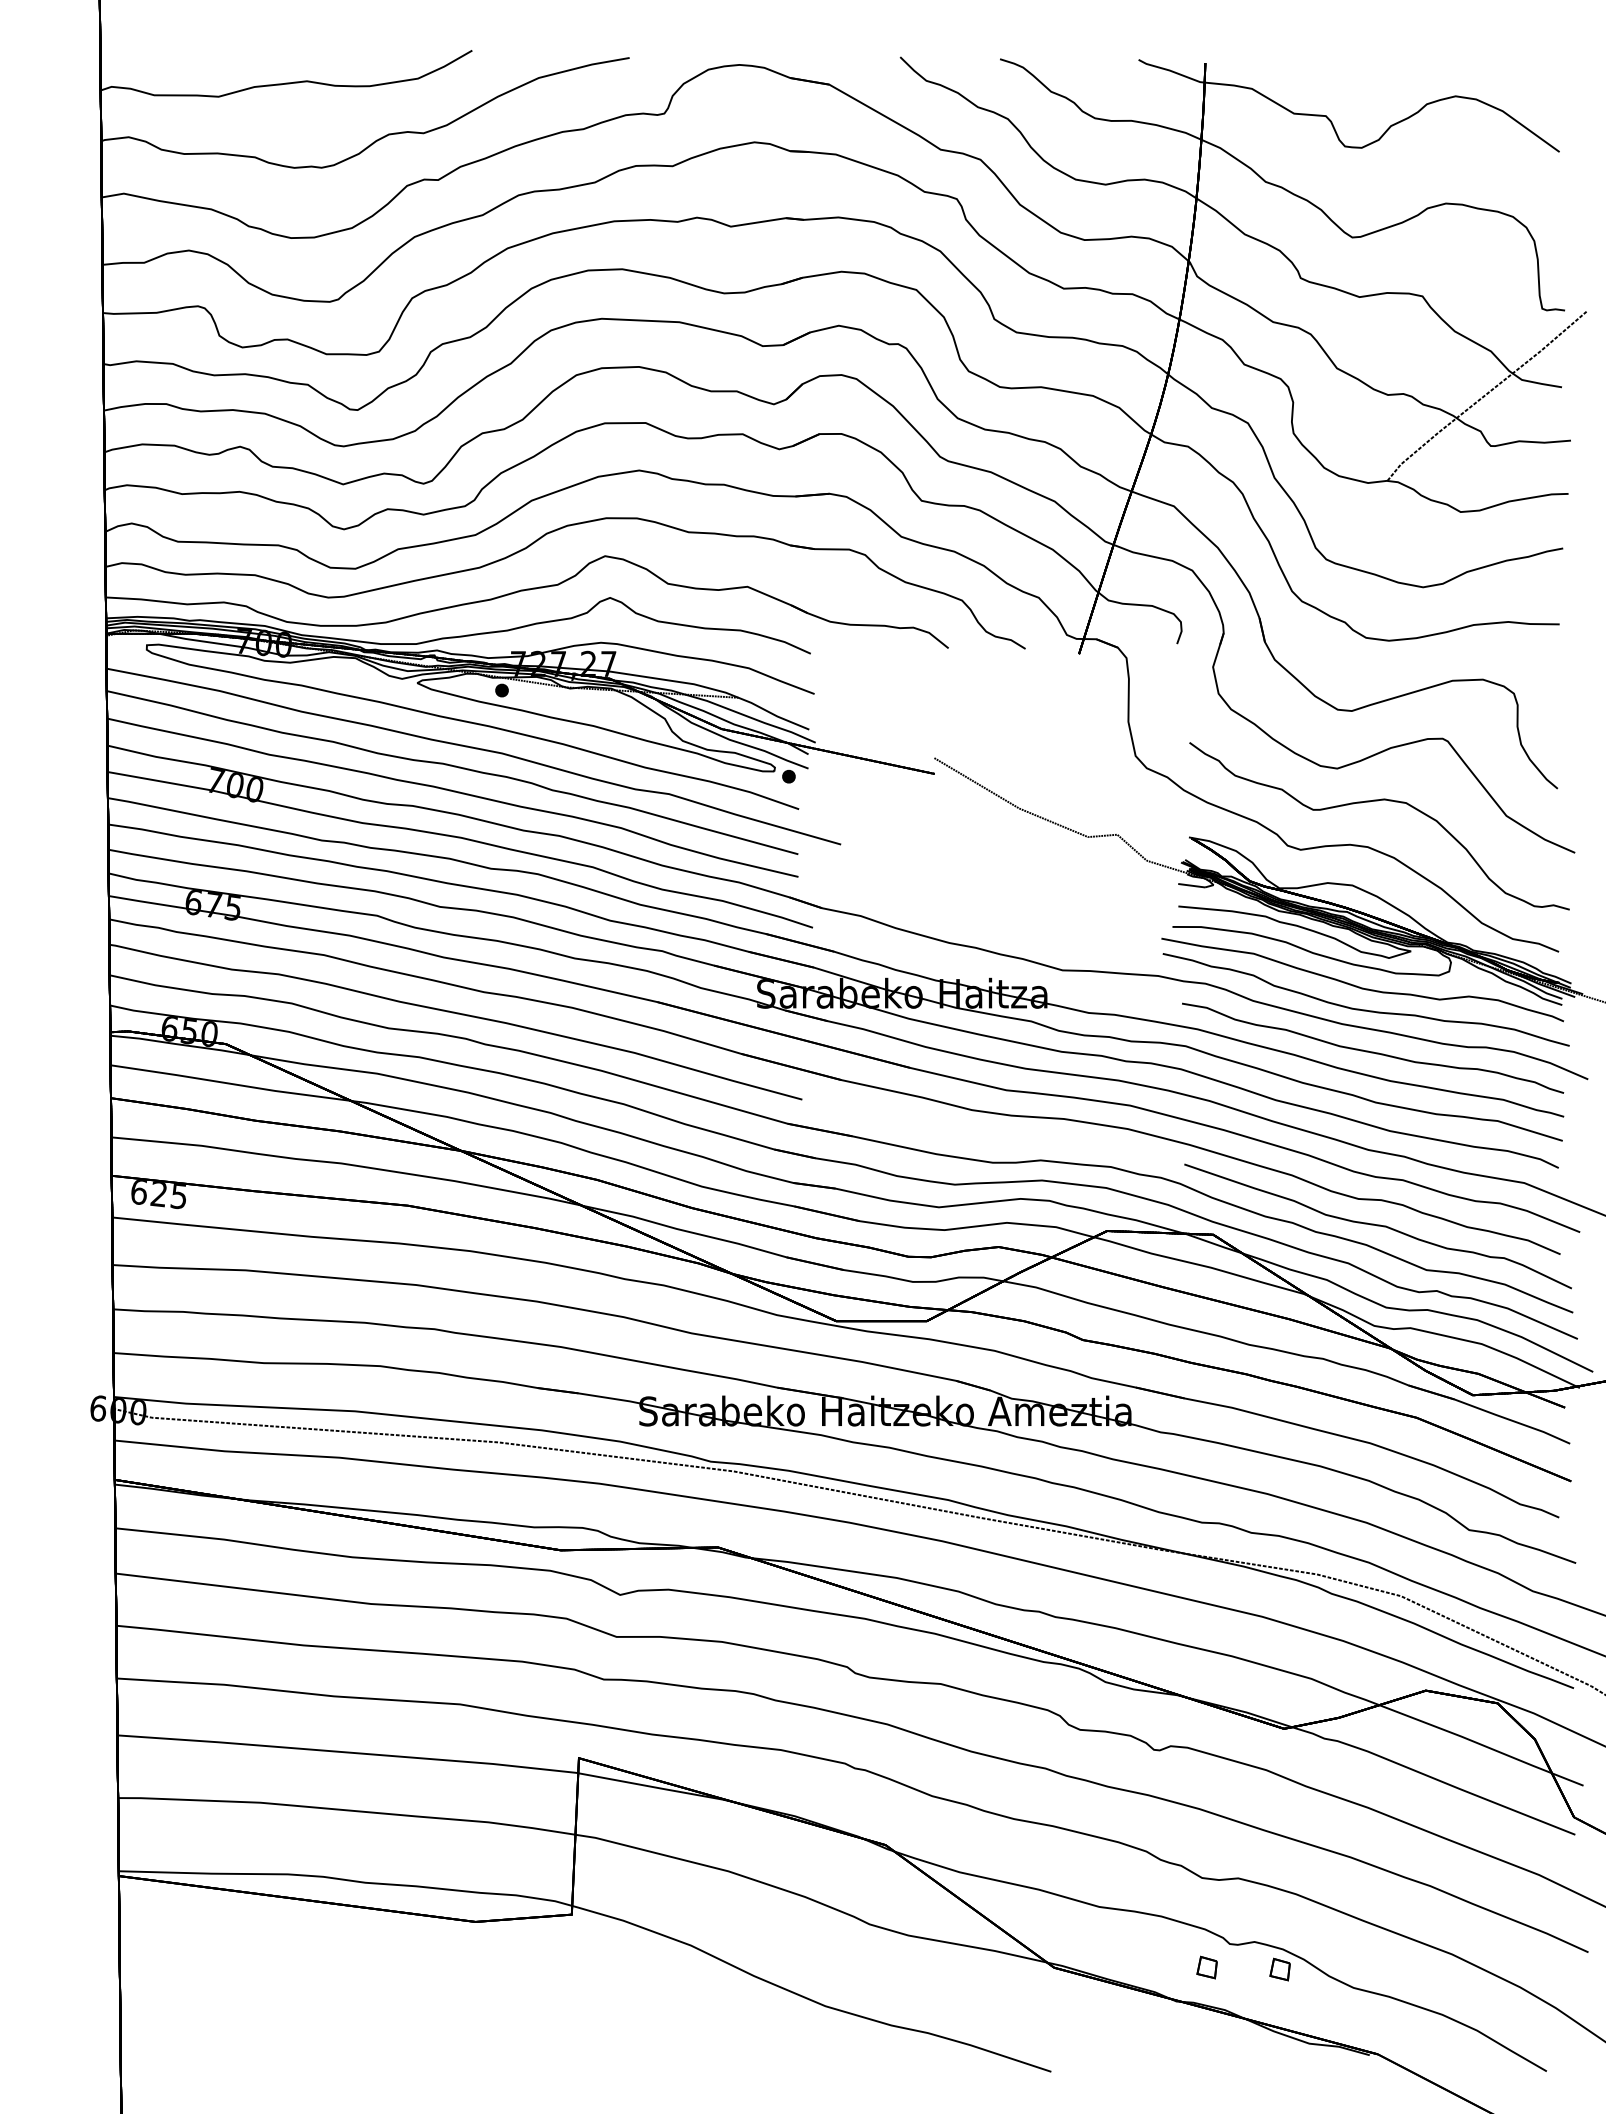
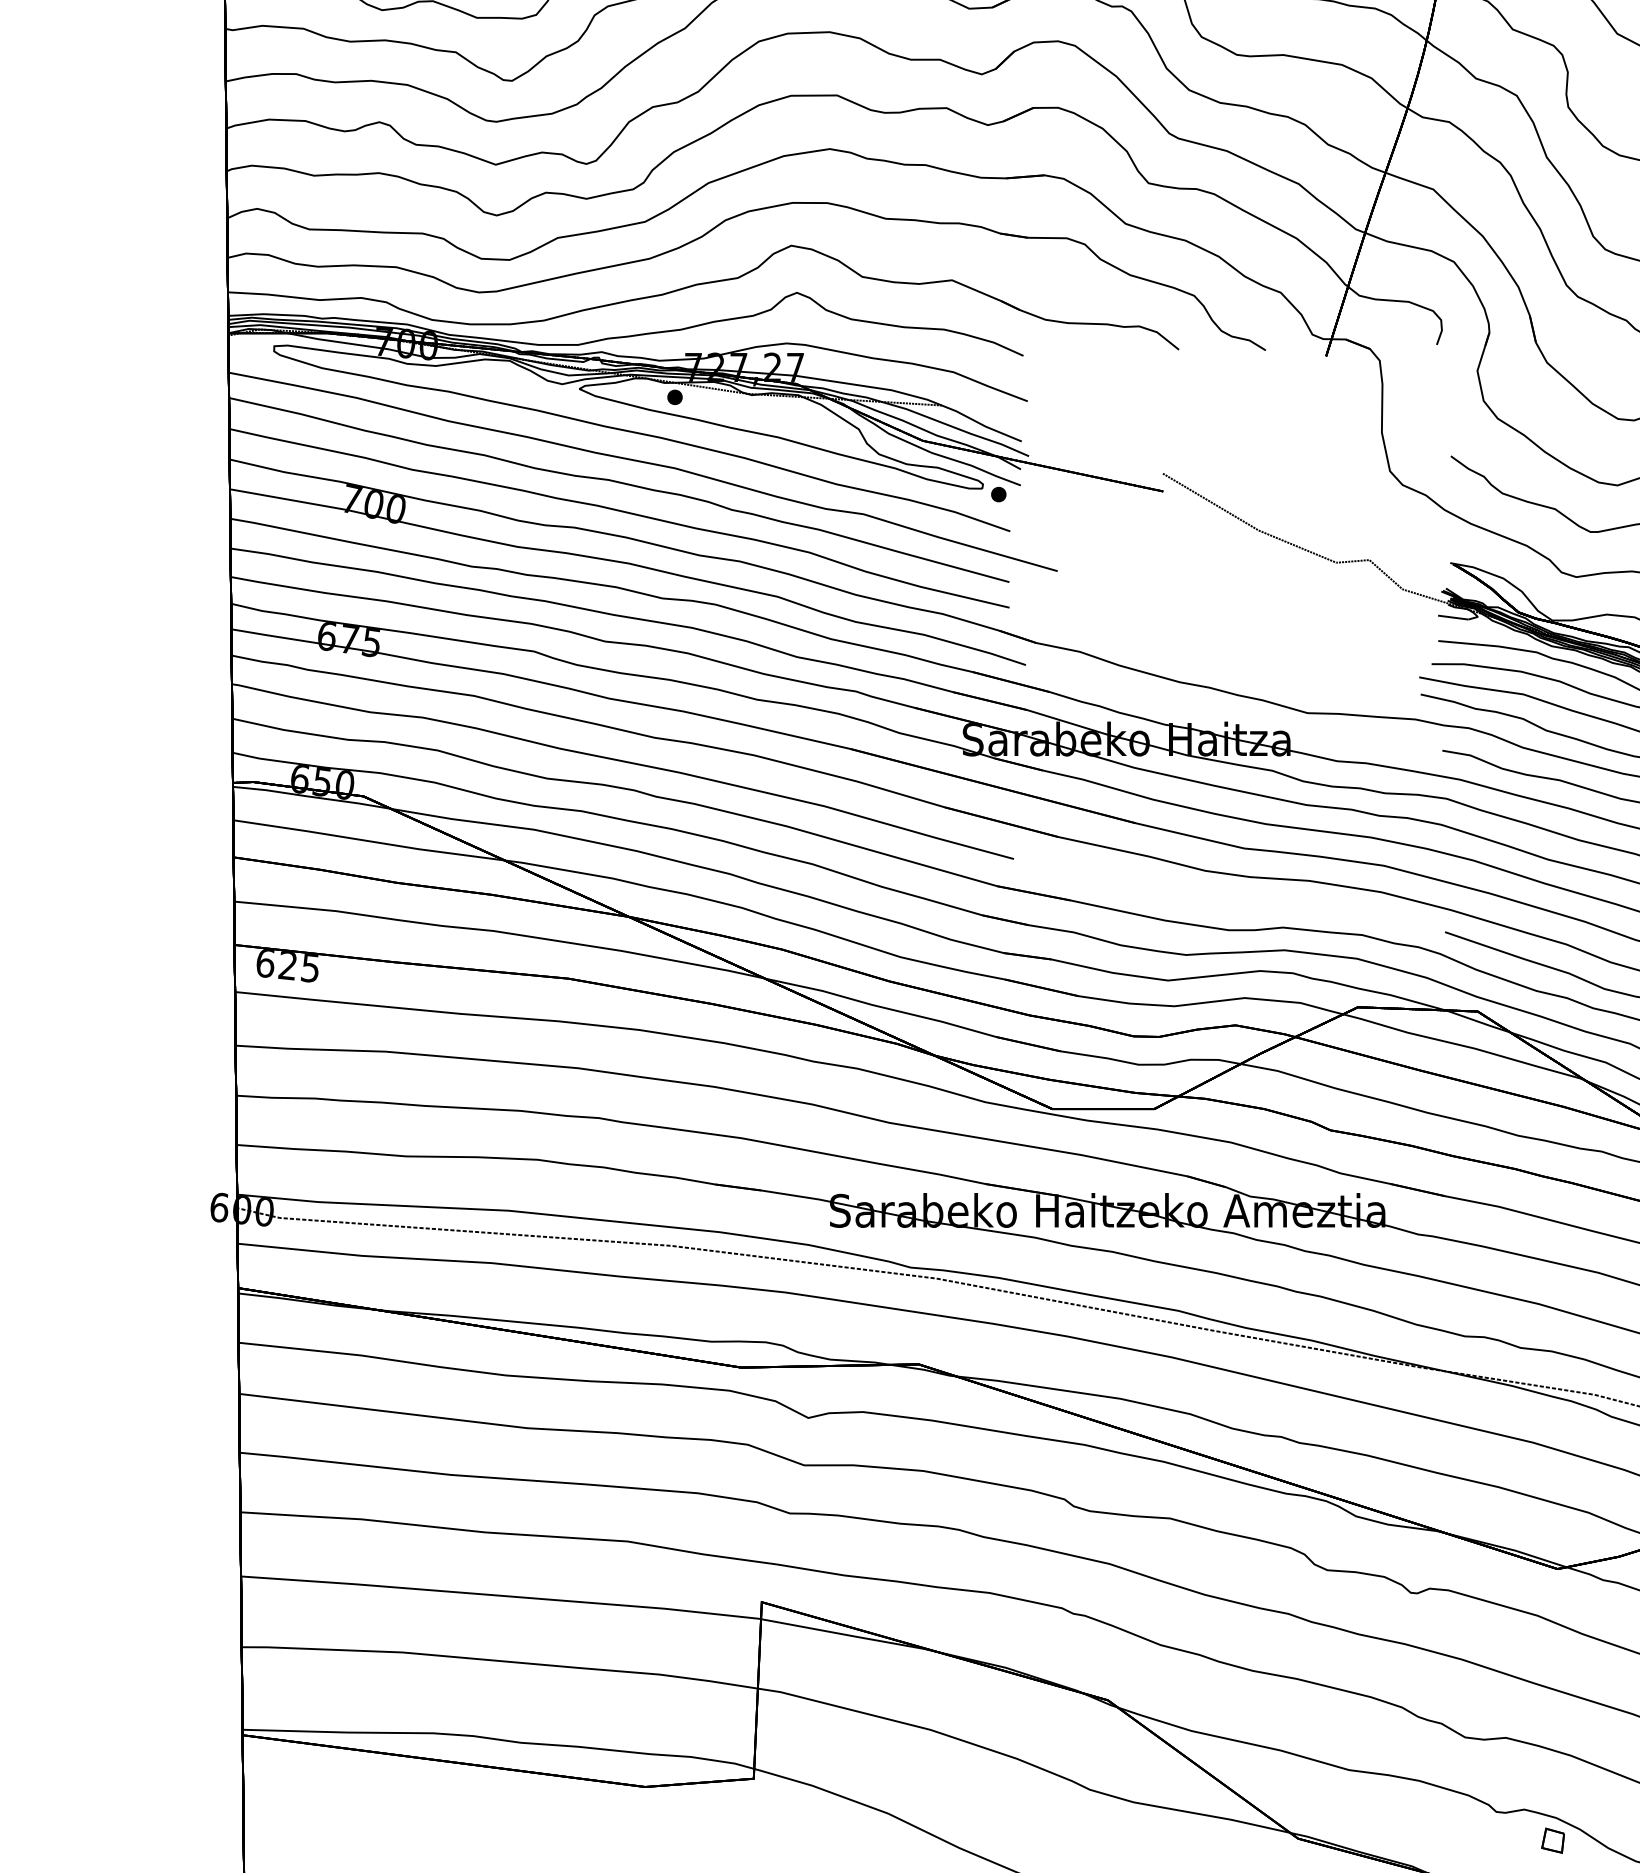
part: (1206, 1967) -> (1470, 1838), removed

